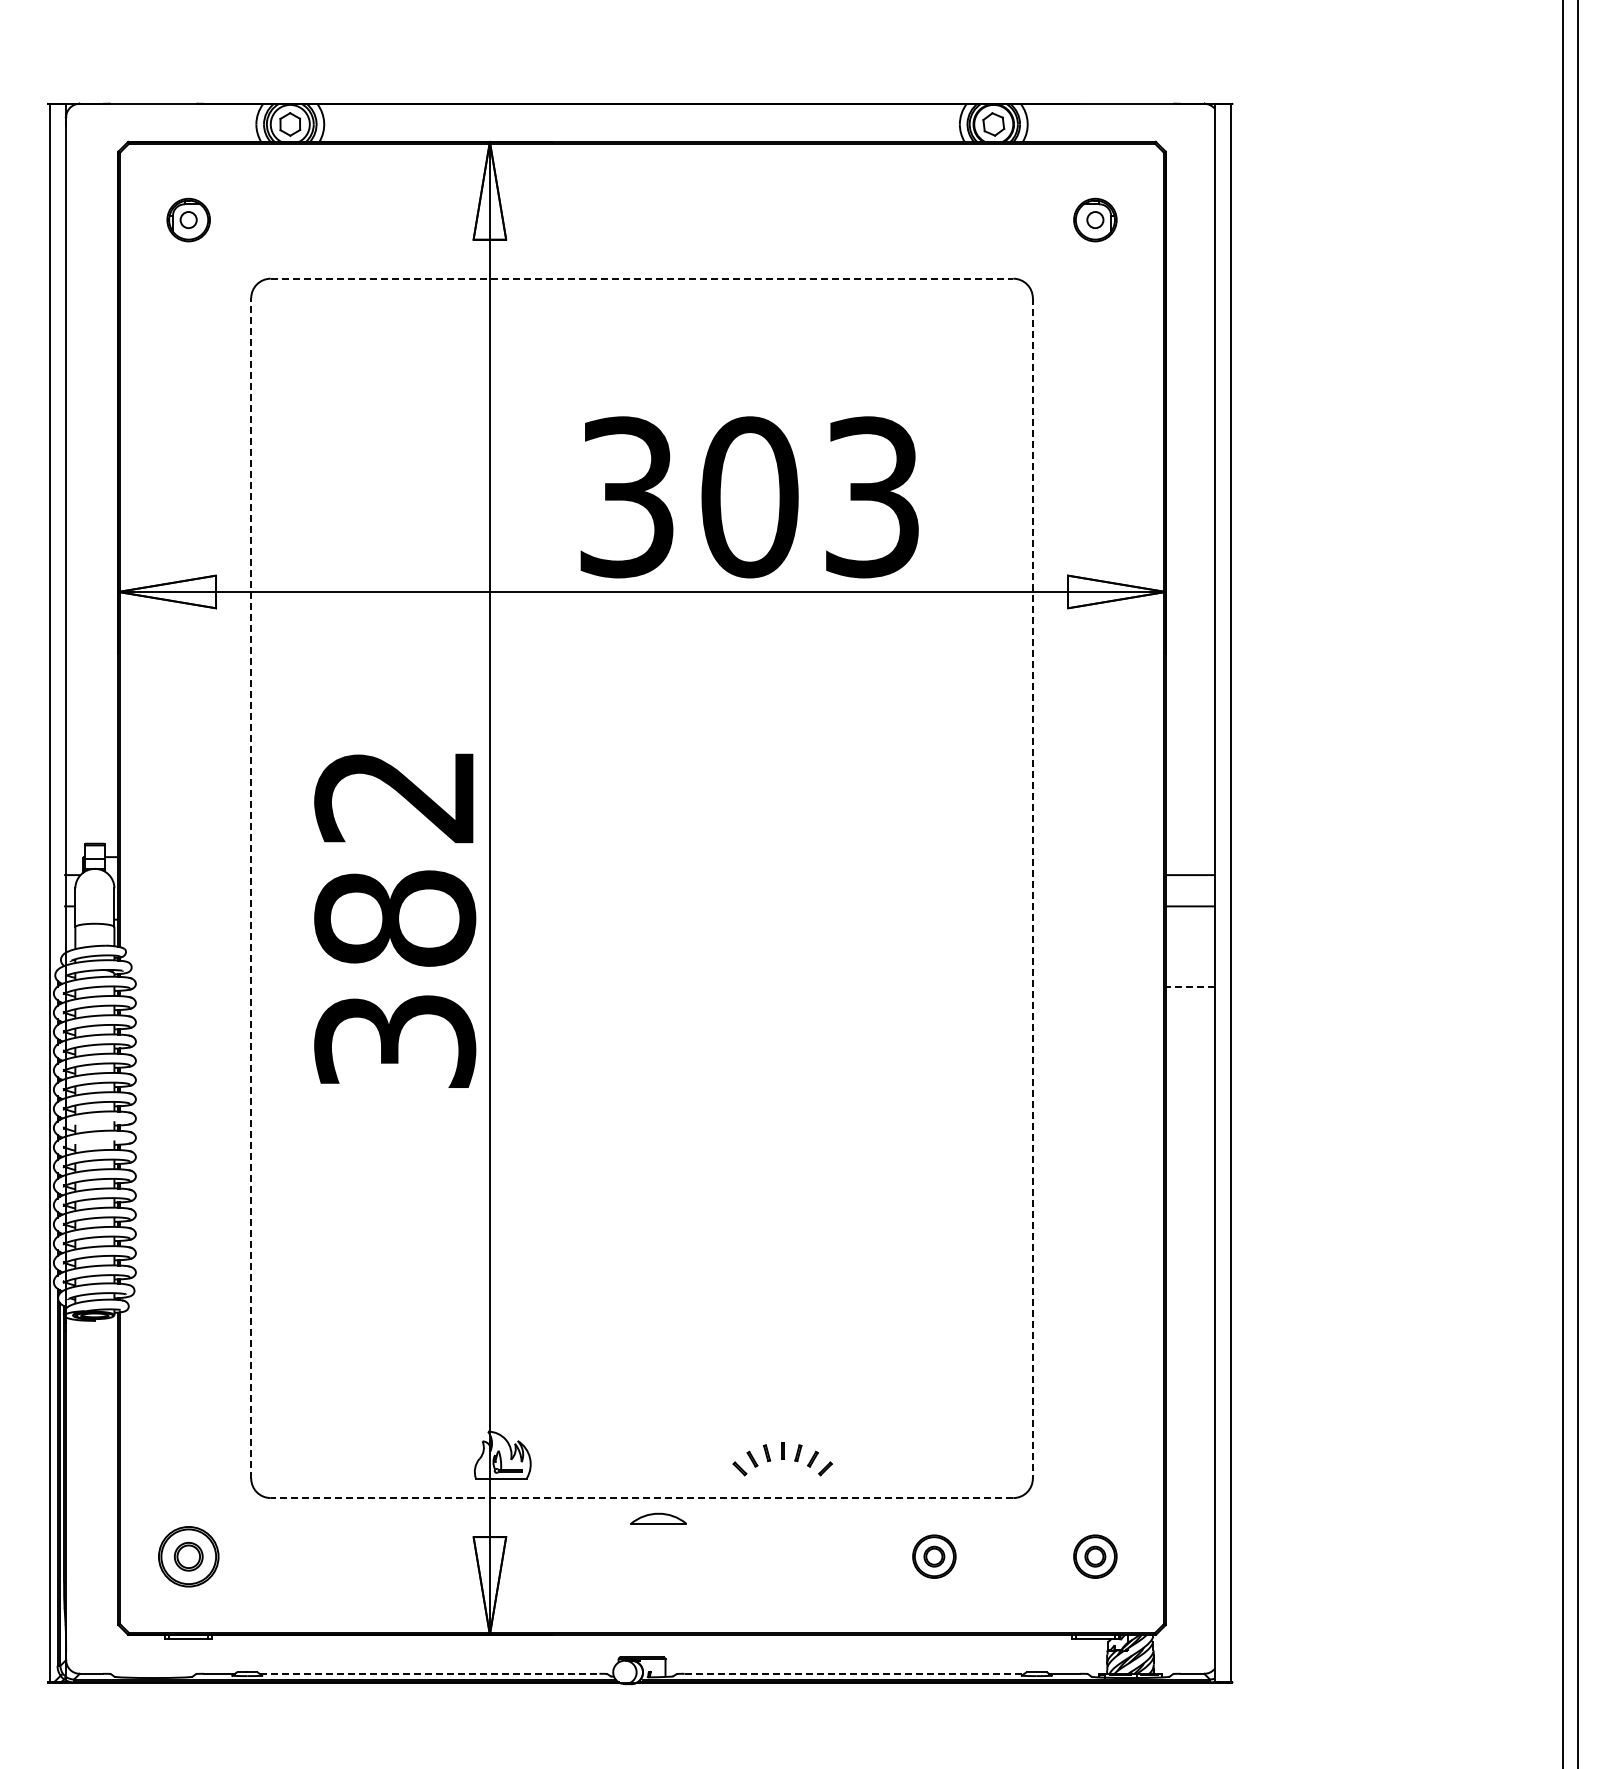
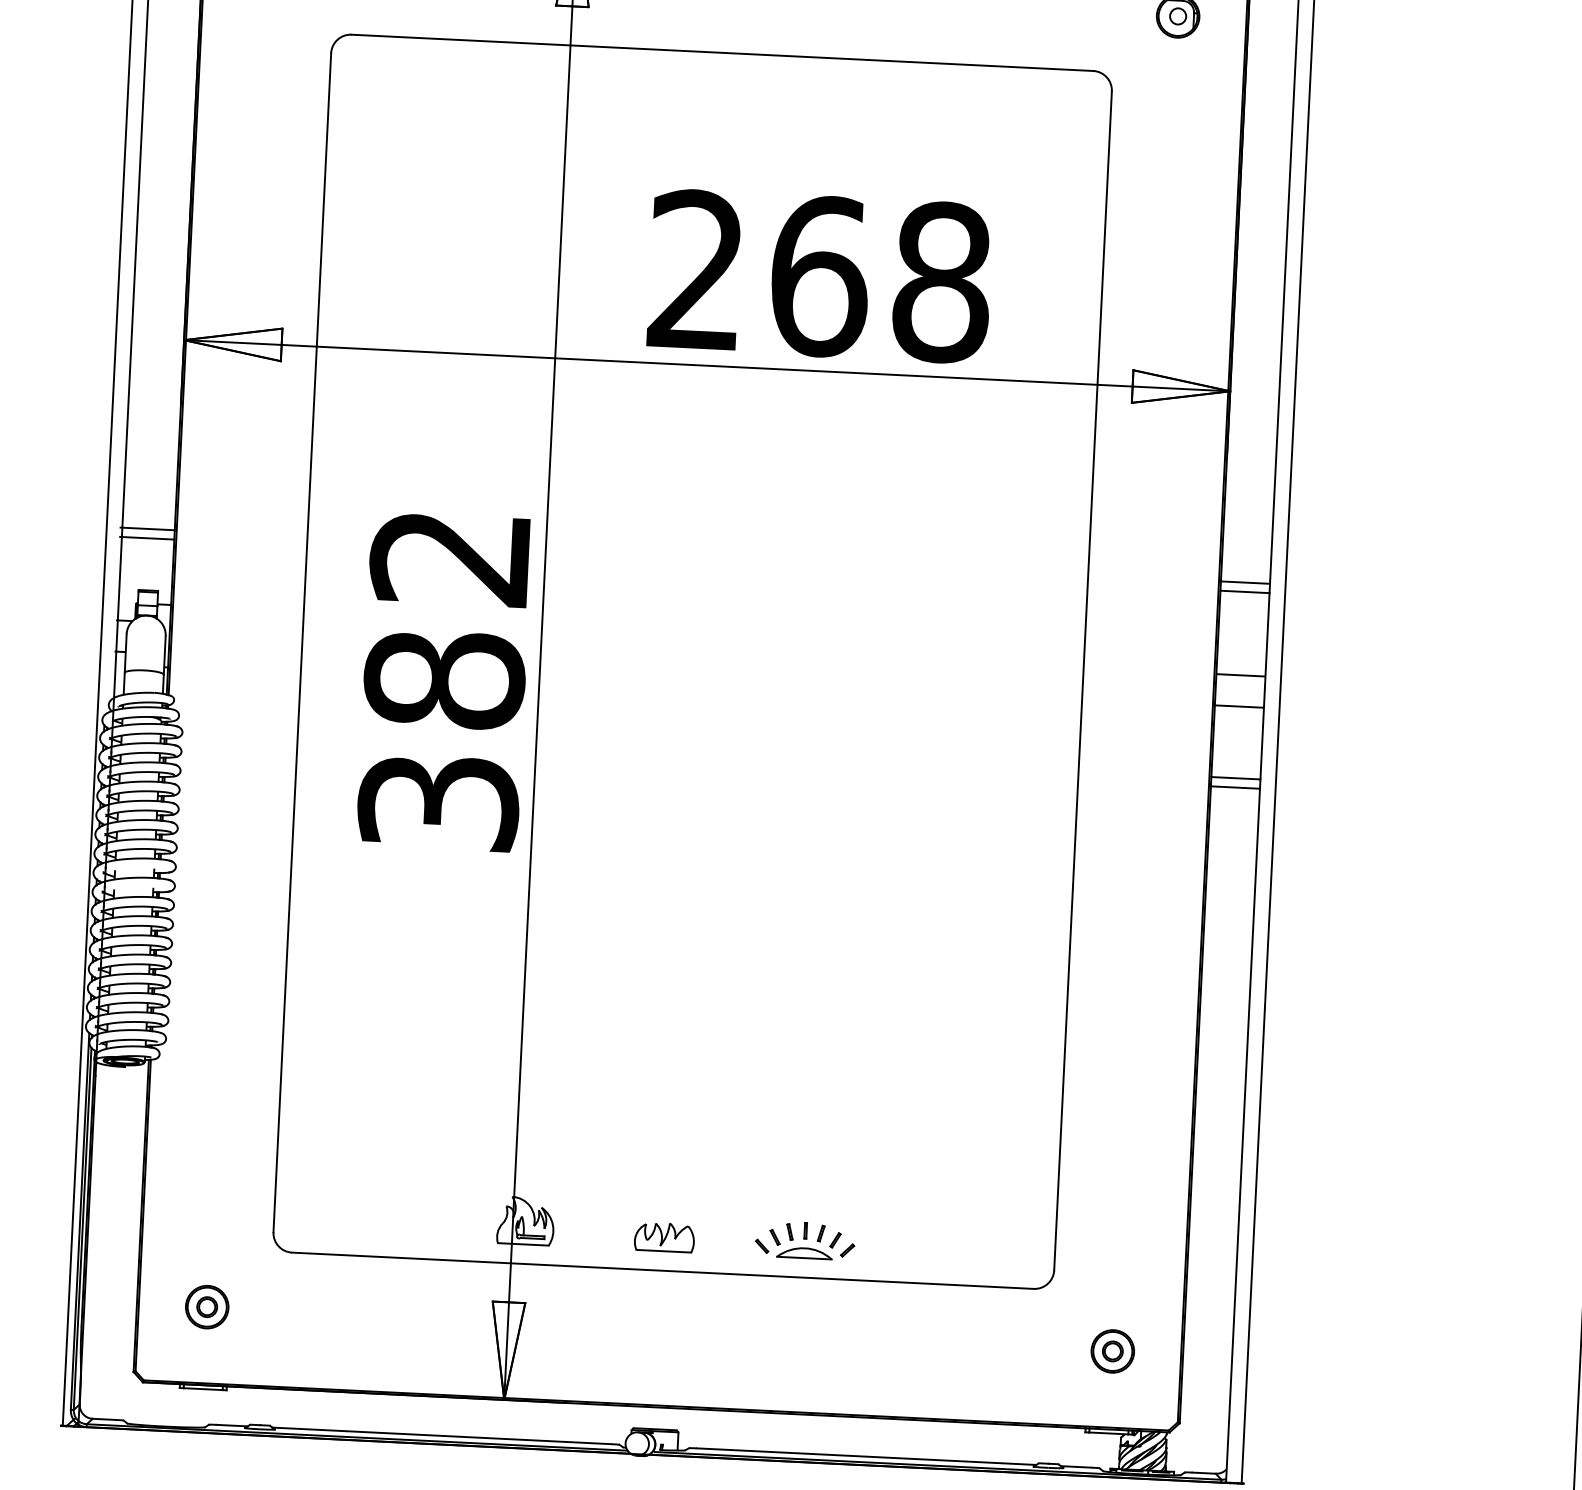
line: (642, 278) -> (722, 52), dashed -> solid
text: (750, 497) -> (820, 276), 303 -> 268
line: (91, 782) -> (147, 529), added
line: (1189, 782) -> (1244, 582), added
line: (91, 791) -> (147, 538), added
line: (1189, 791) -> (1244, 591), added
line: (251, 887) -> (302, 641), dashed -> solid
line: (1032, 888) -> (1082, 680), dashed -> solid
line: (1189, 978) -> (1235, 778), added
line: (1190, 987) -> (1235, 787), dashed -> solid
part: (641, 1464) -> (663, 1237), added
line: (641, 1498) -> (662, 1271), dashed -> solid
part: (658, 1518) -> (804, 1253), moved
part: (188, 1556) -> (207, 1306), size x0.71
part: (934, 1556) -> (952, 1343), removed
line: (429, 1673) -> (442, 1435), dashed -> solid
line: (854, 1673) -> (866, 1456), dashed -> solid

